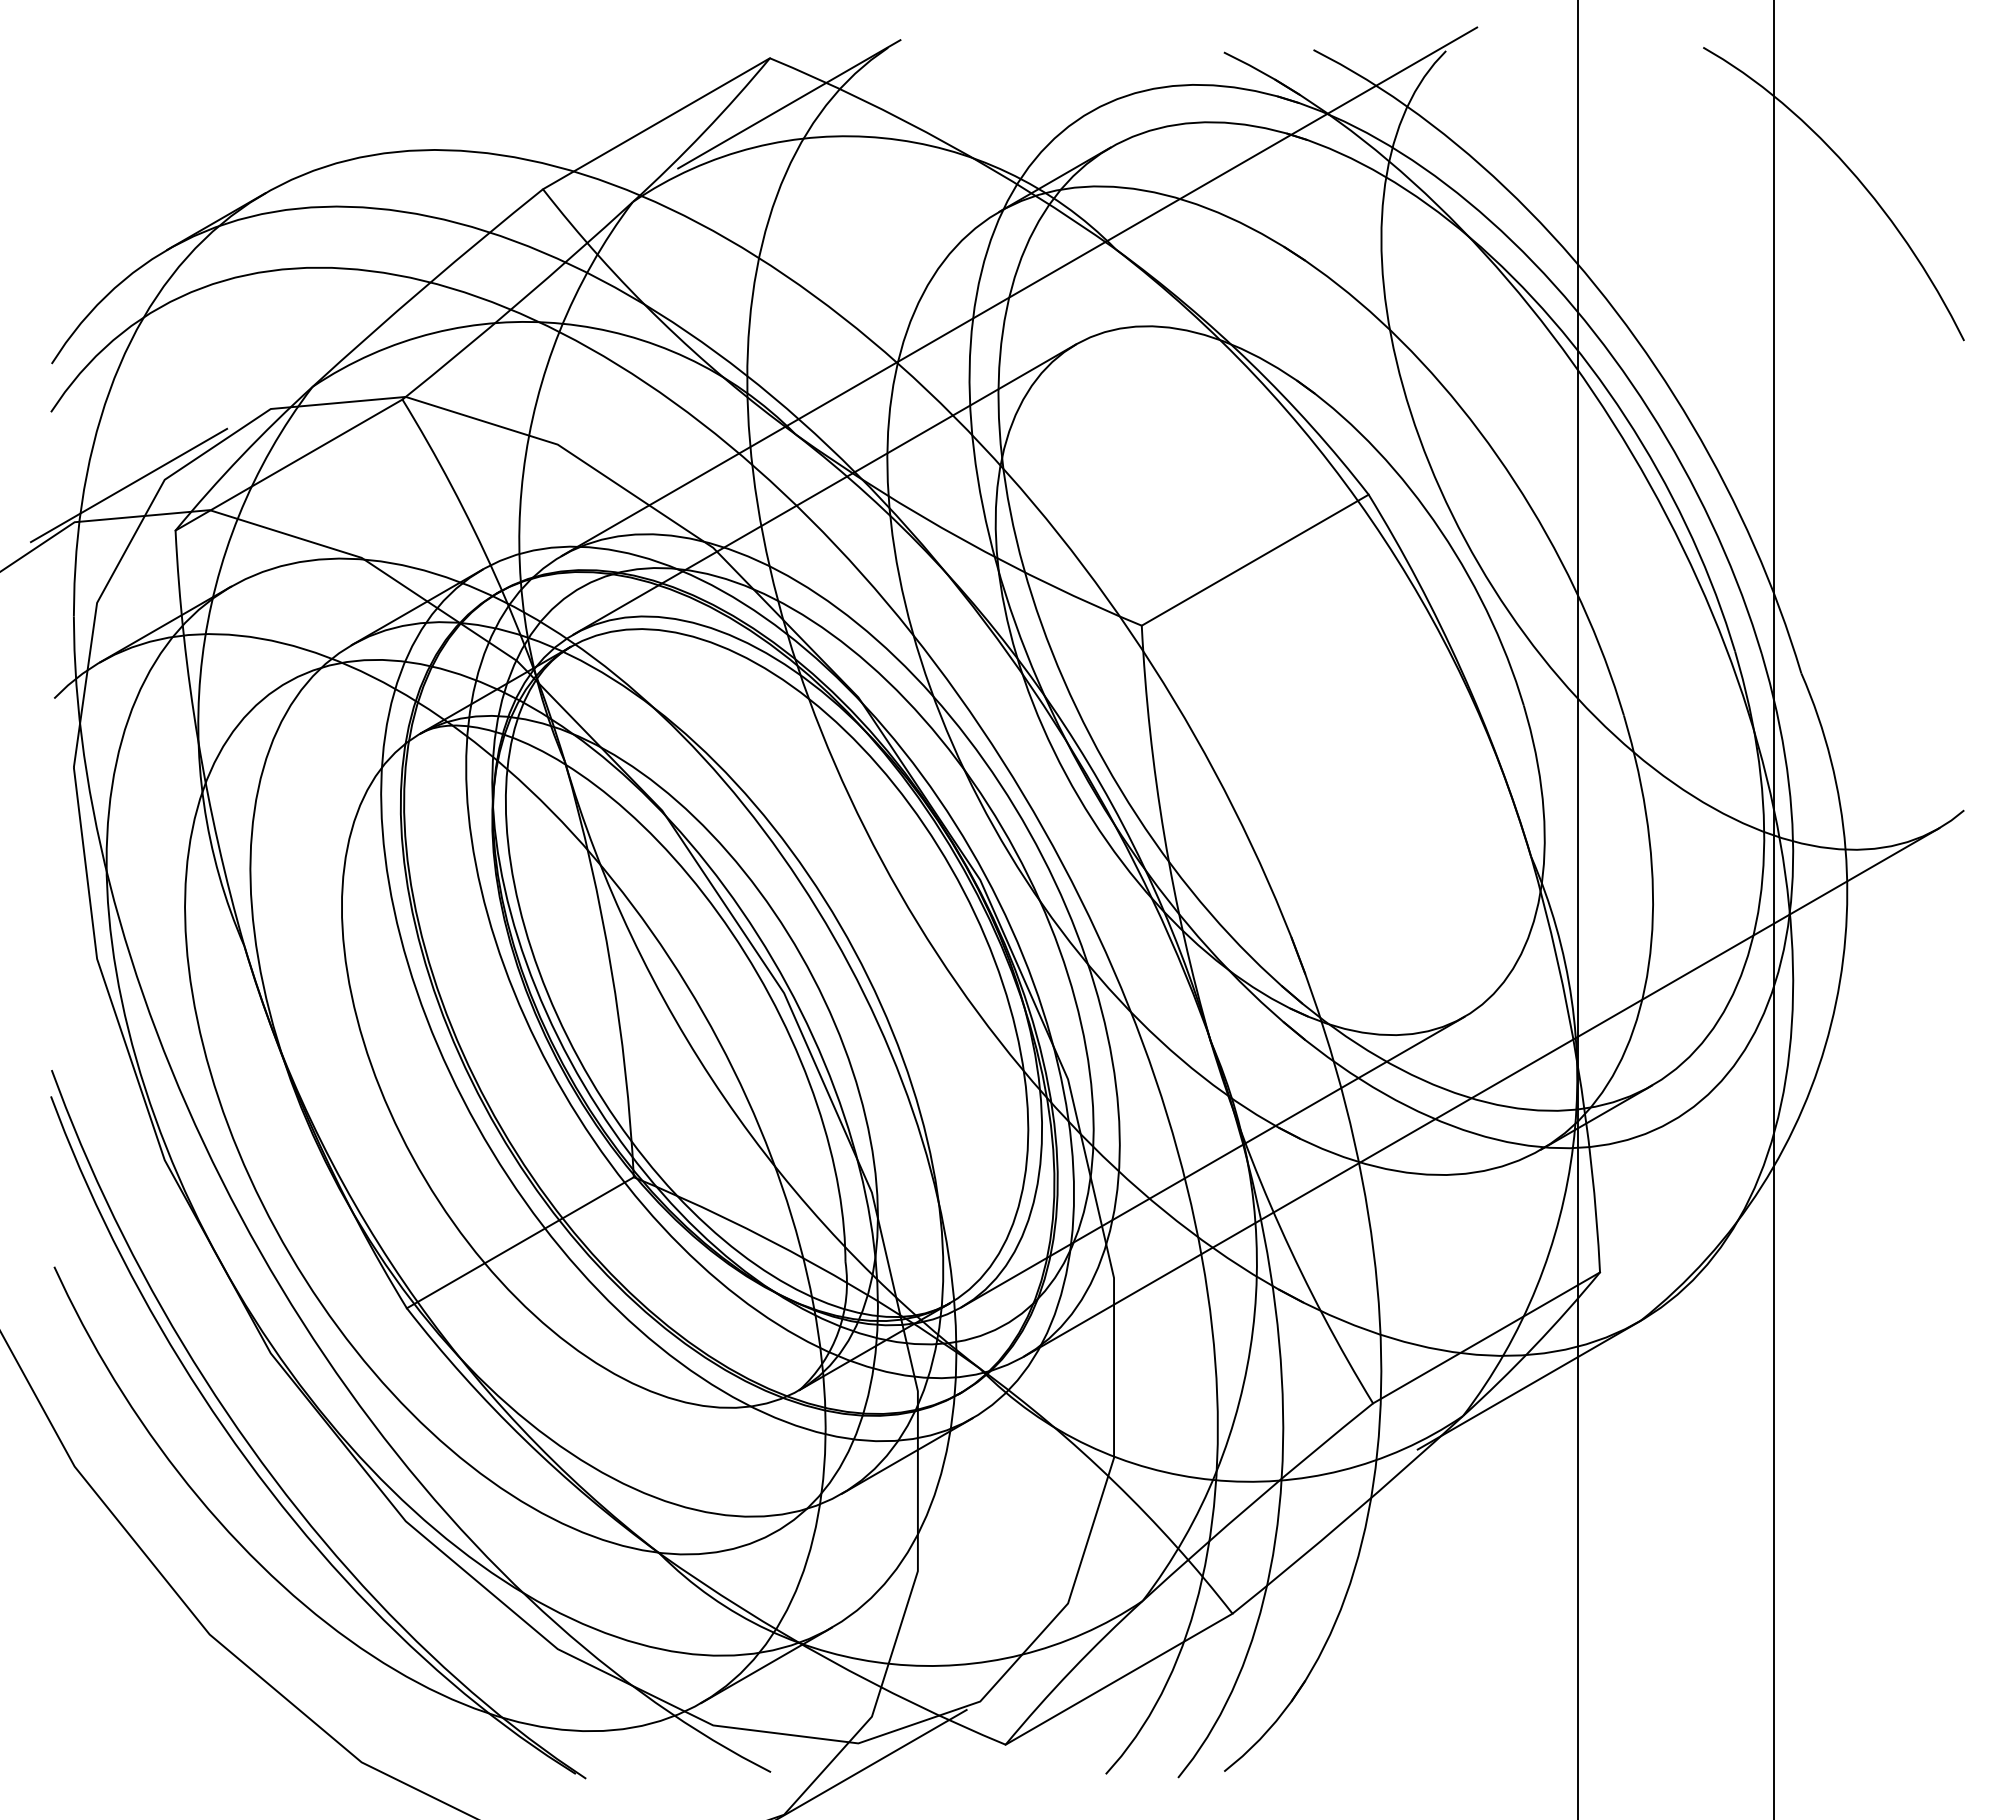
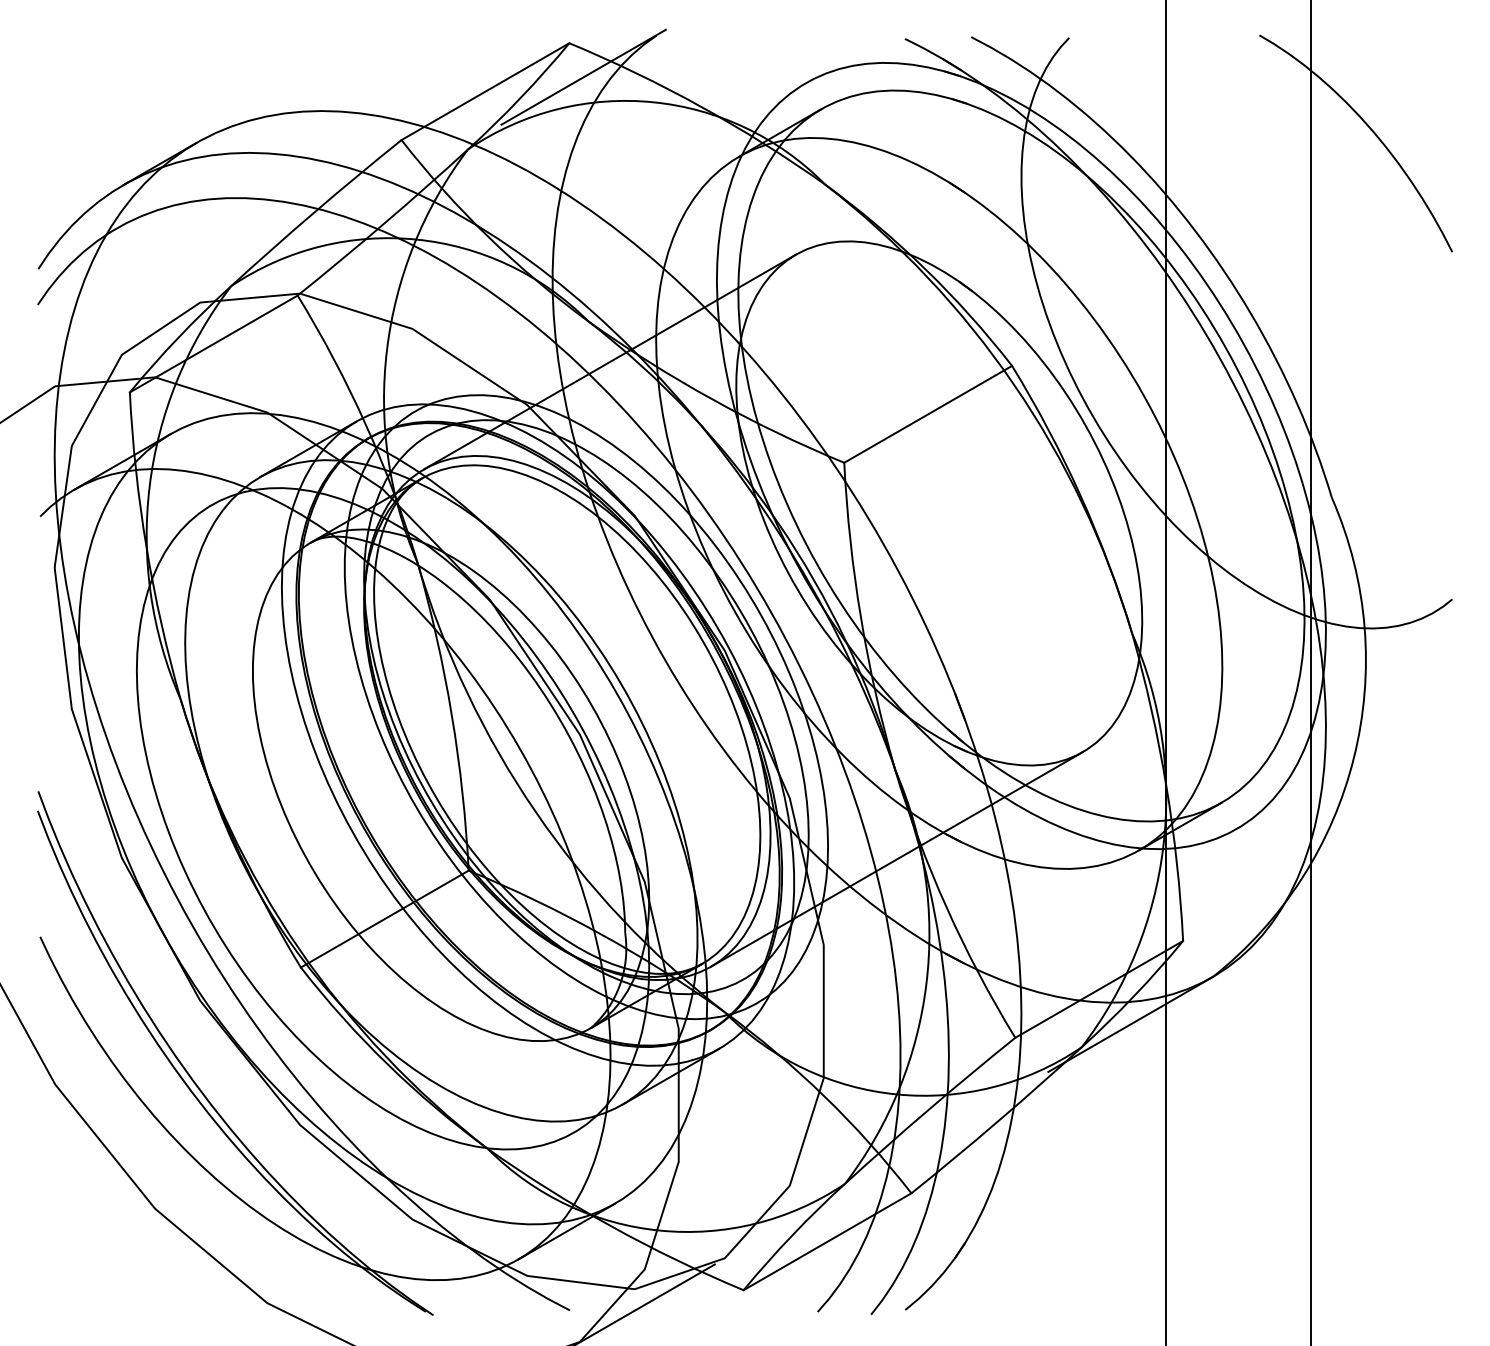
line: (1019, 291) -> (753, 215), removed
line: (128, 485) -> (95, 359), removed
line: (1481, 1092) -> (1095, 807), removed

